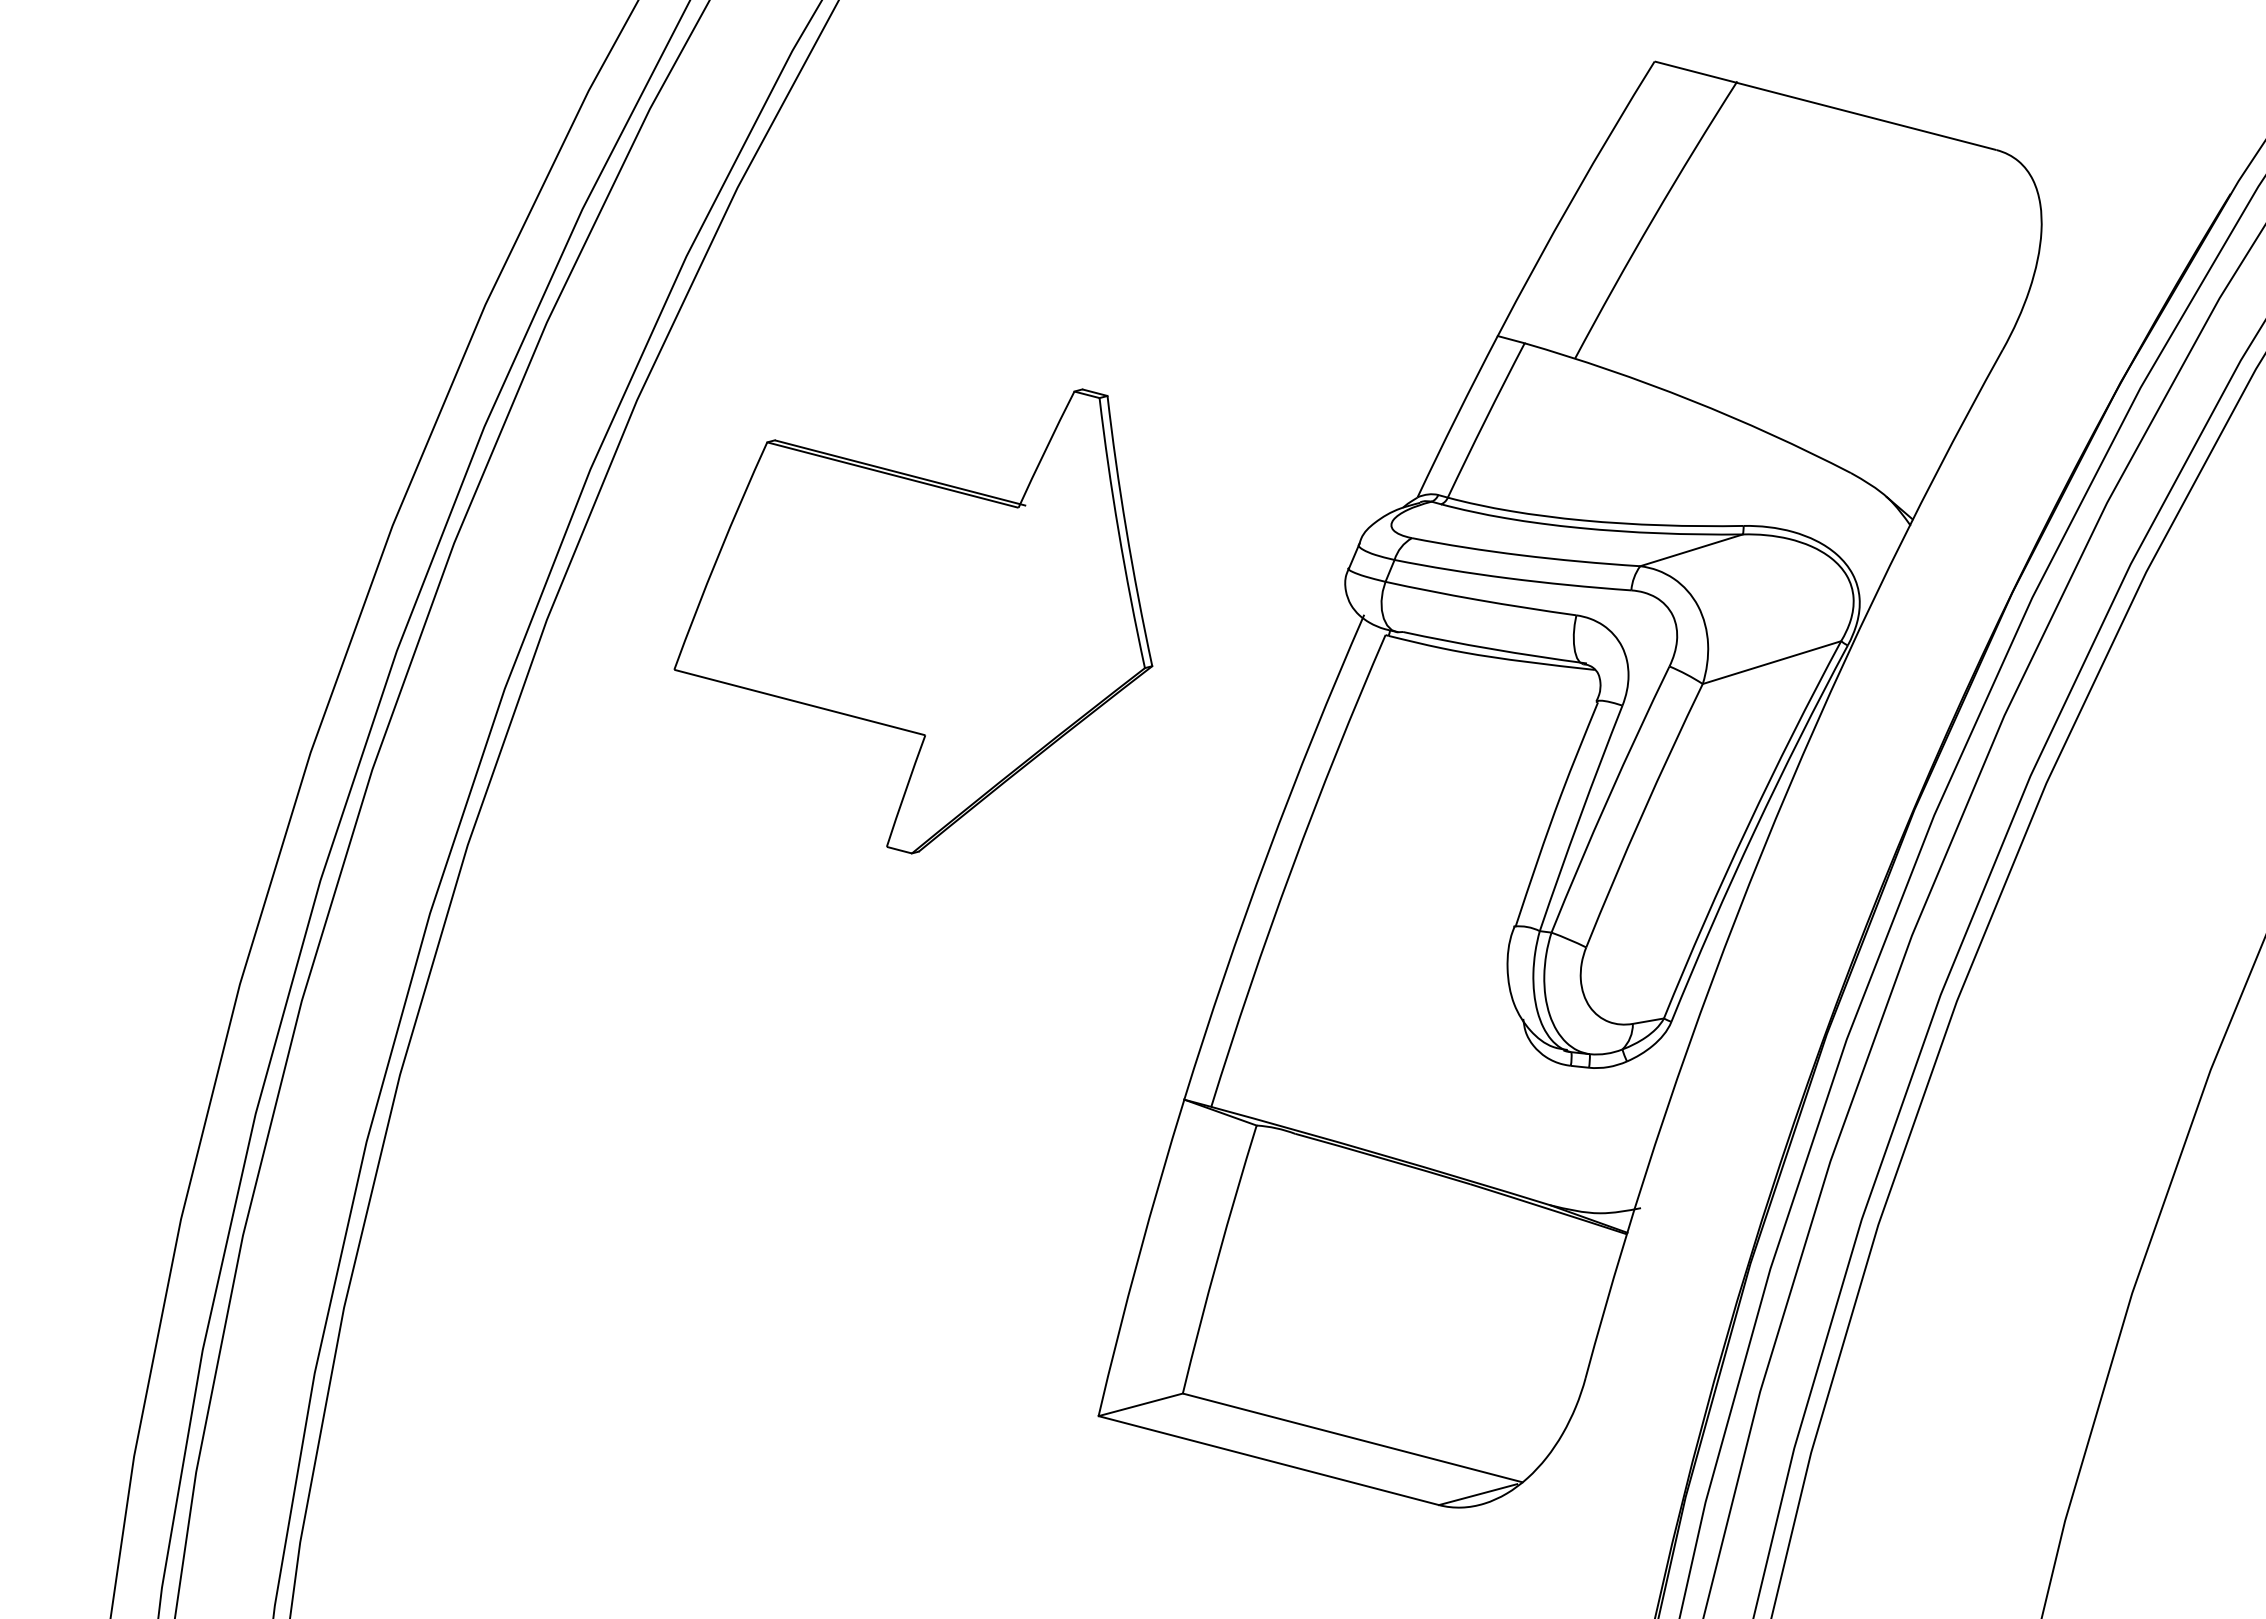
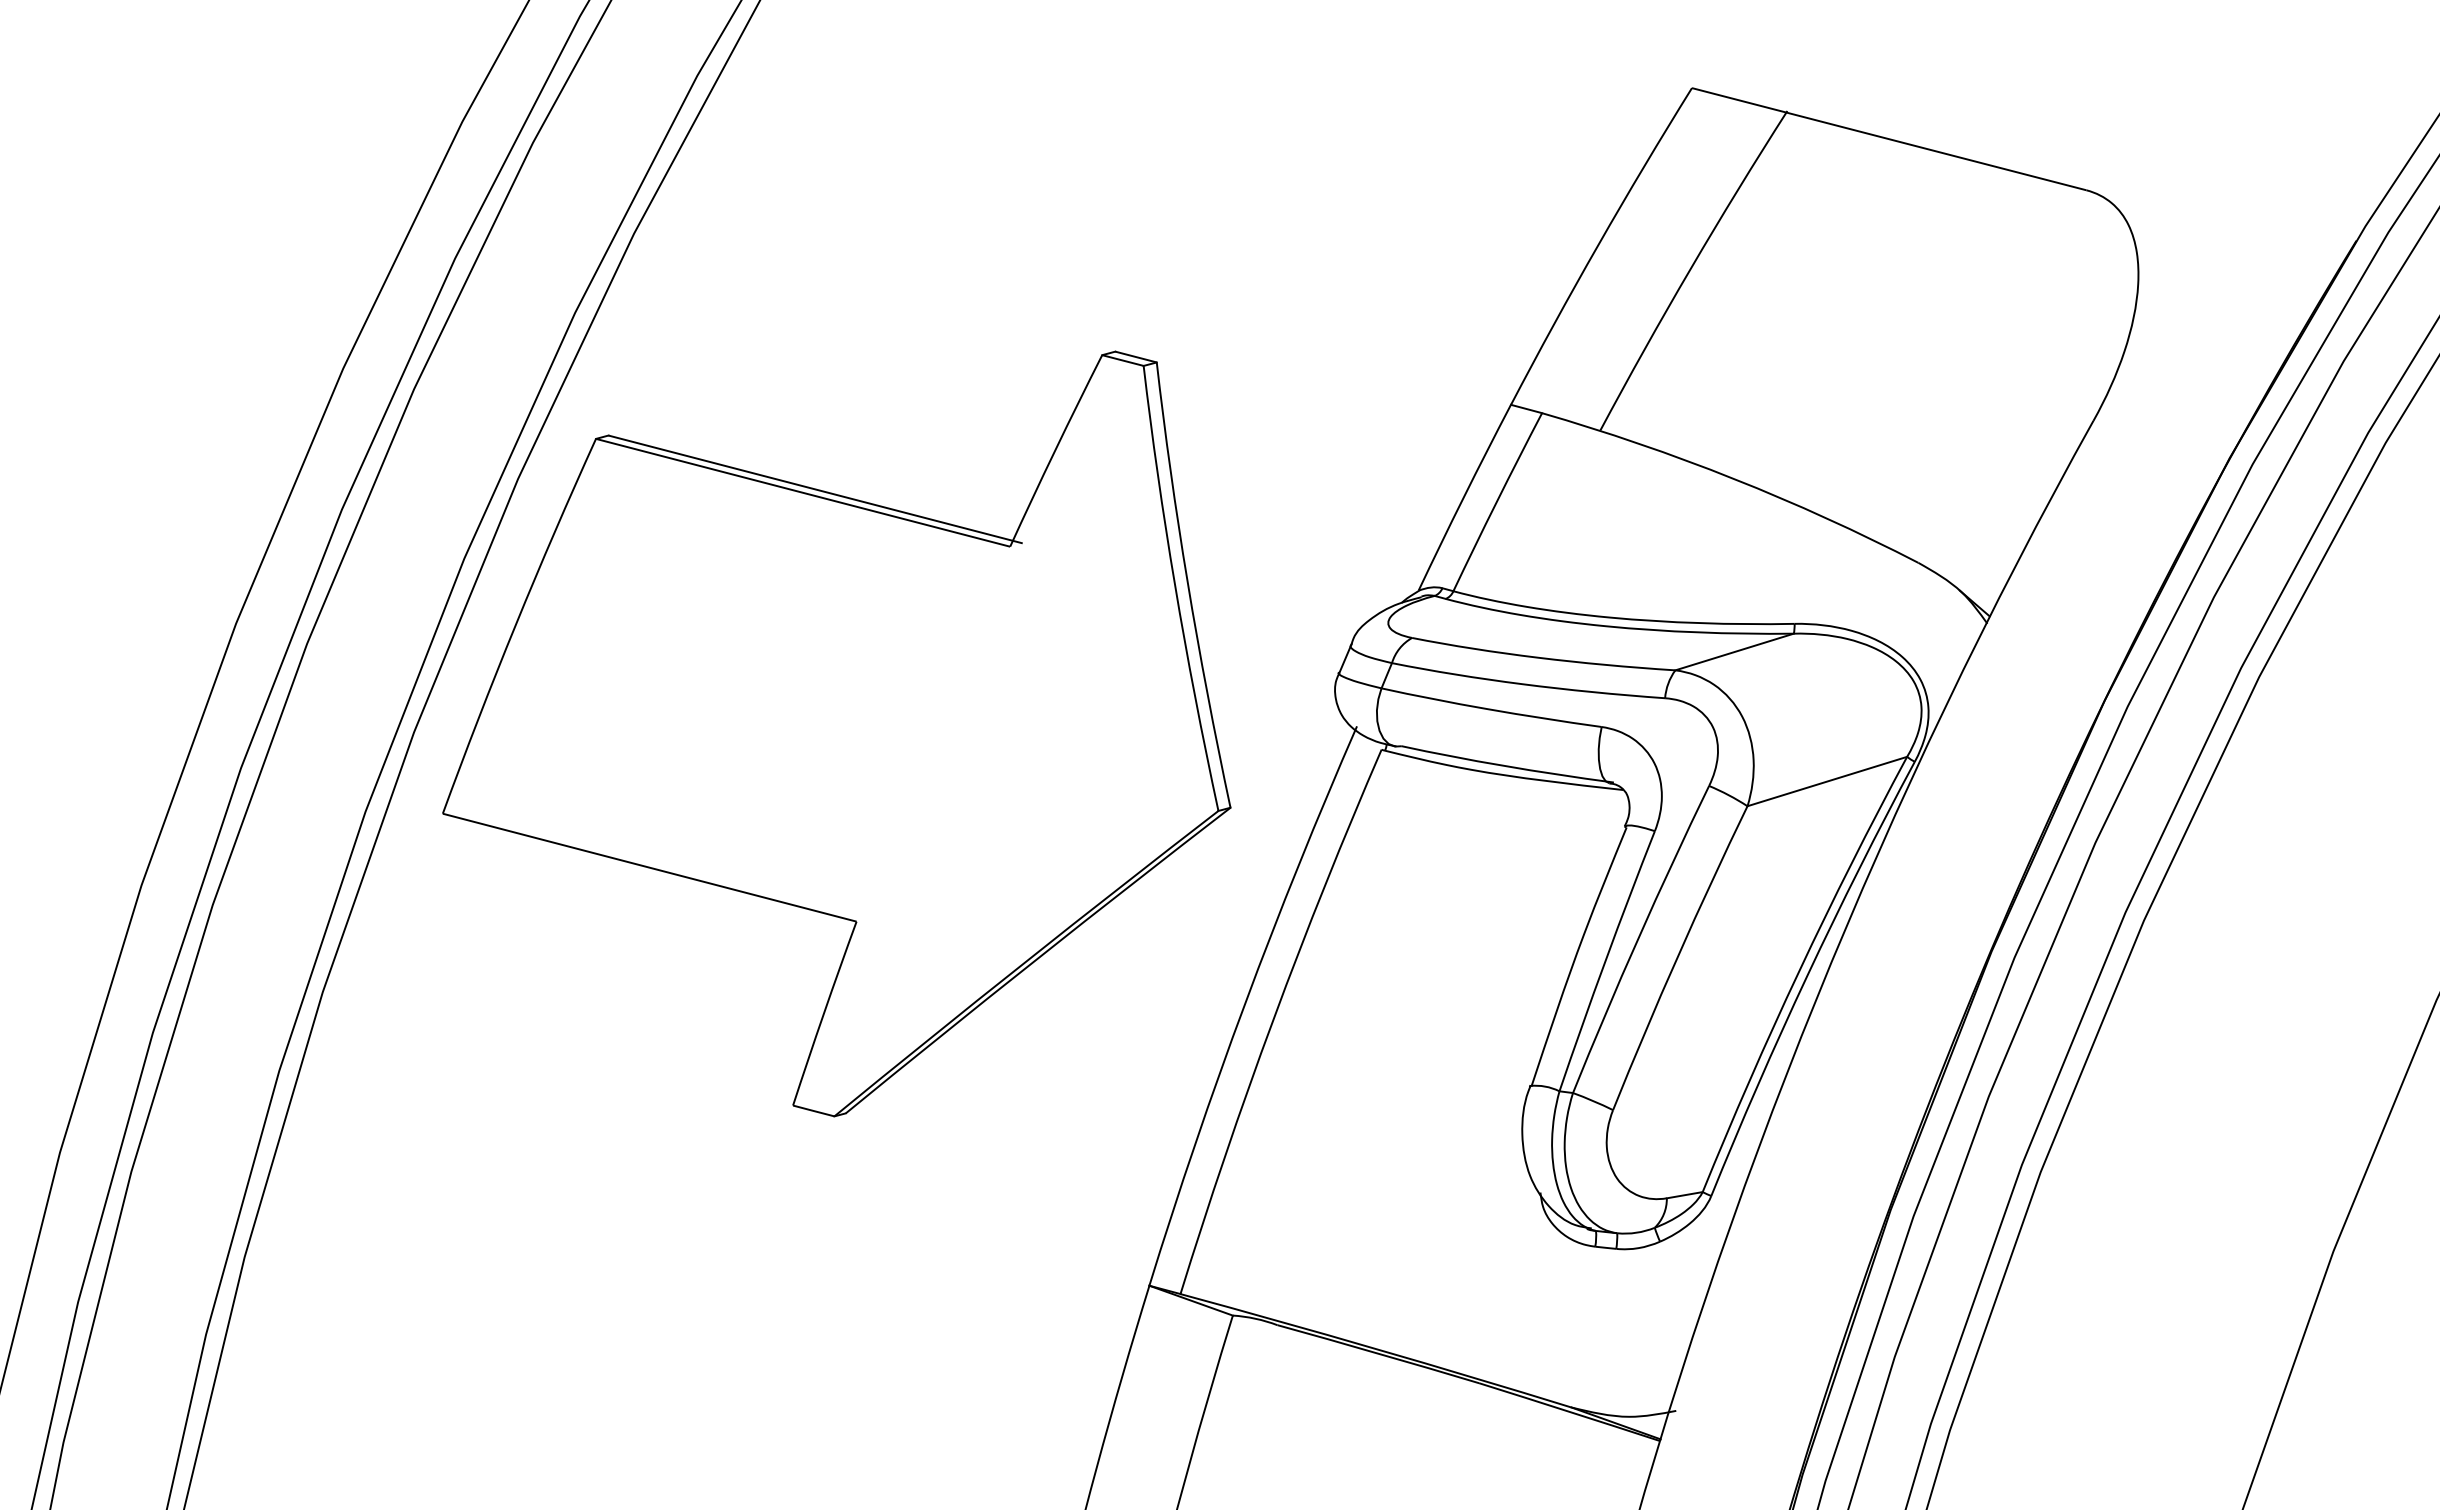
part: (913, 621) -> (836, 734), size x1.43

